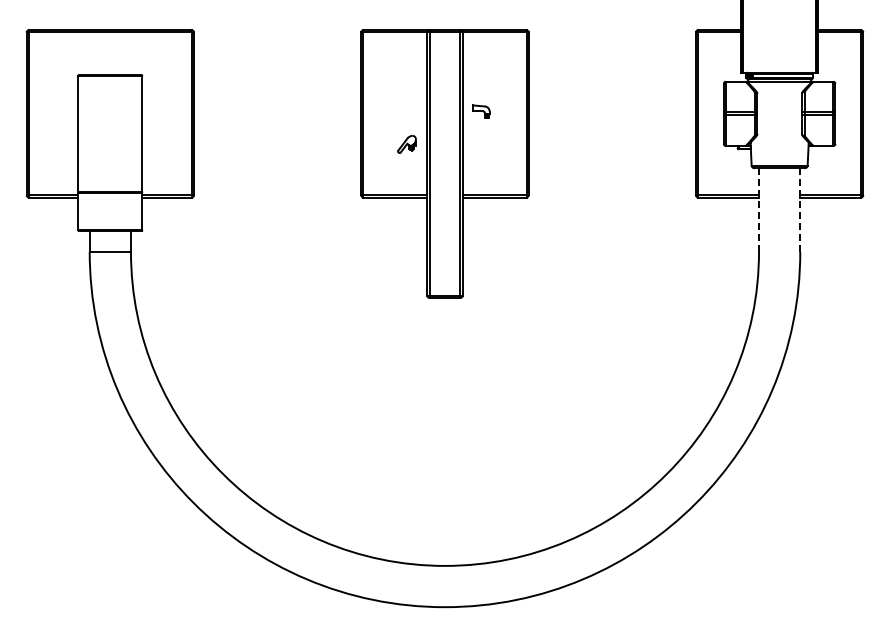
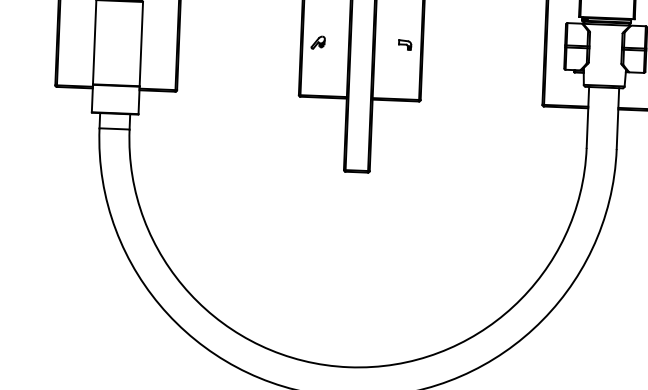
part: (481, 111) -> (405, 44), moved
part: (406, 144) -> (317, 42), moved
line: (759, 210) -> (588, 117), dashed -> solid
line: (800, 210) -> (618, 118), dashed -> solid

